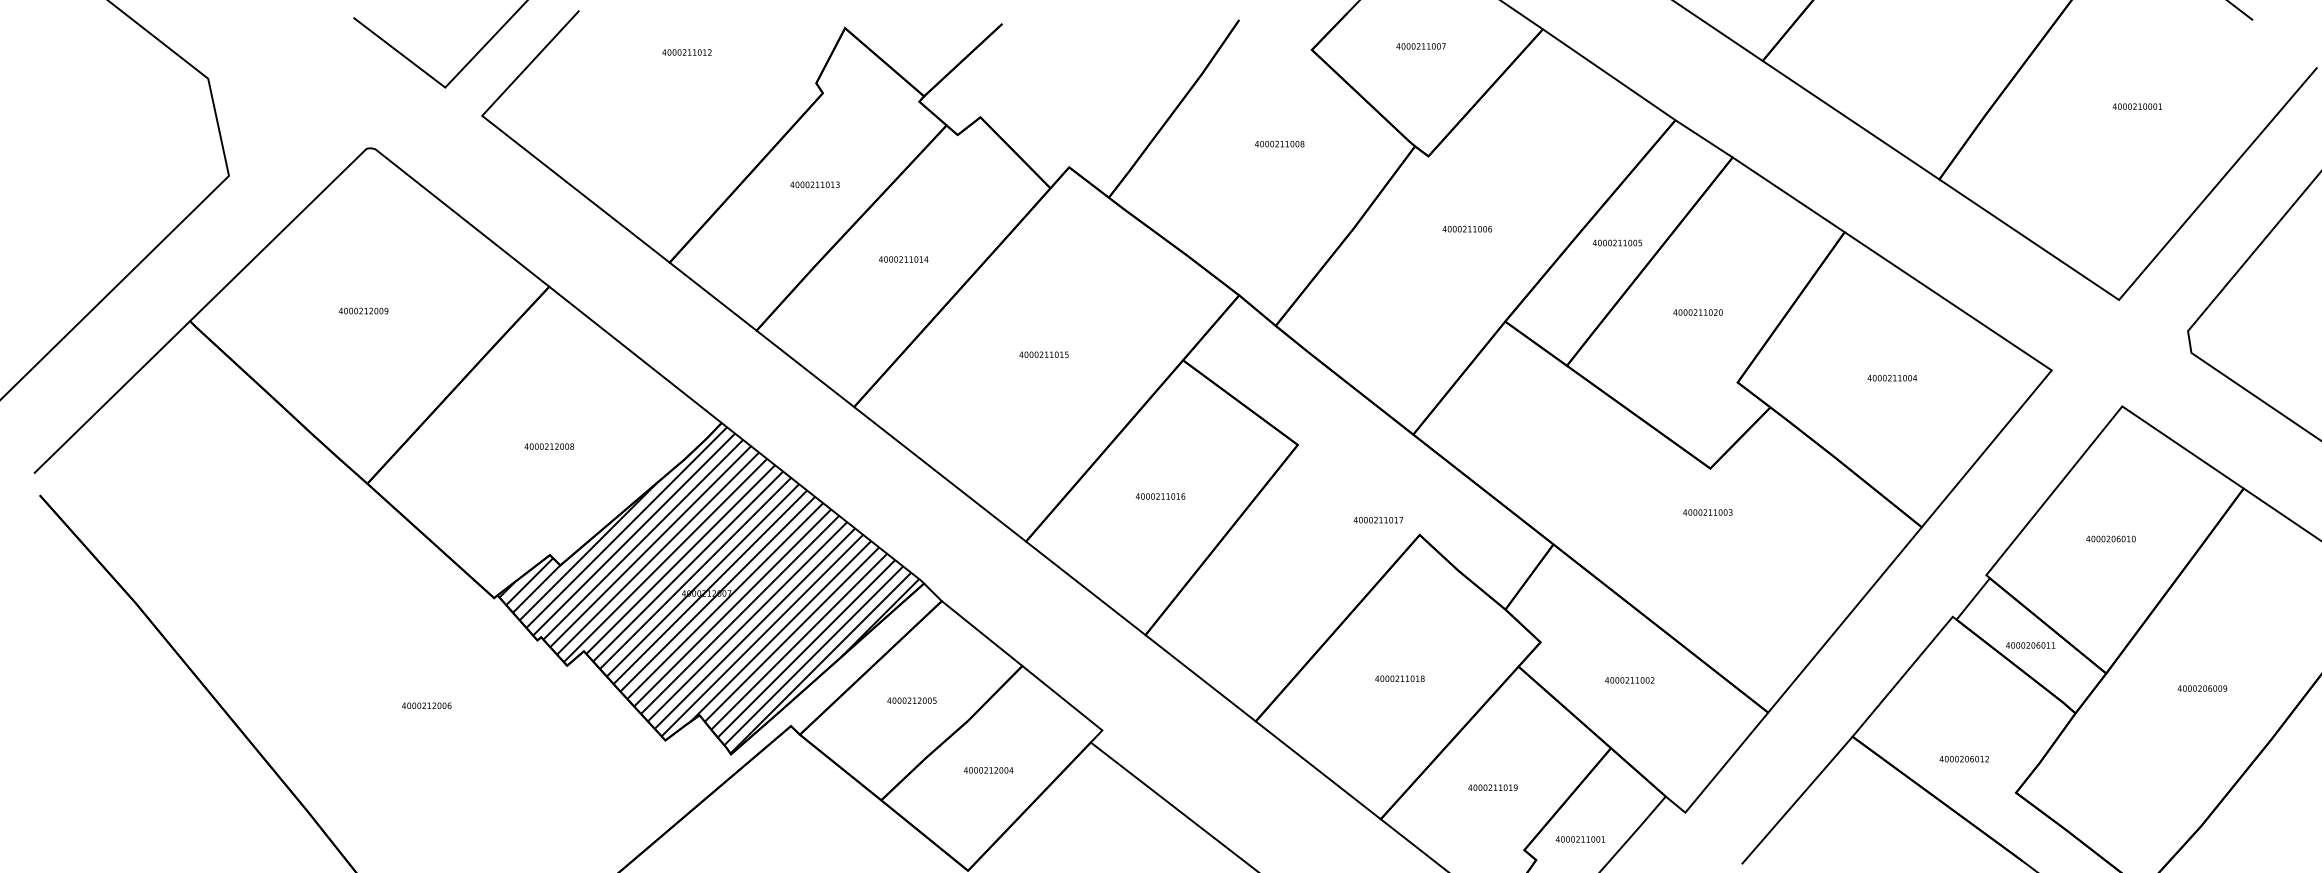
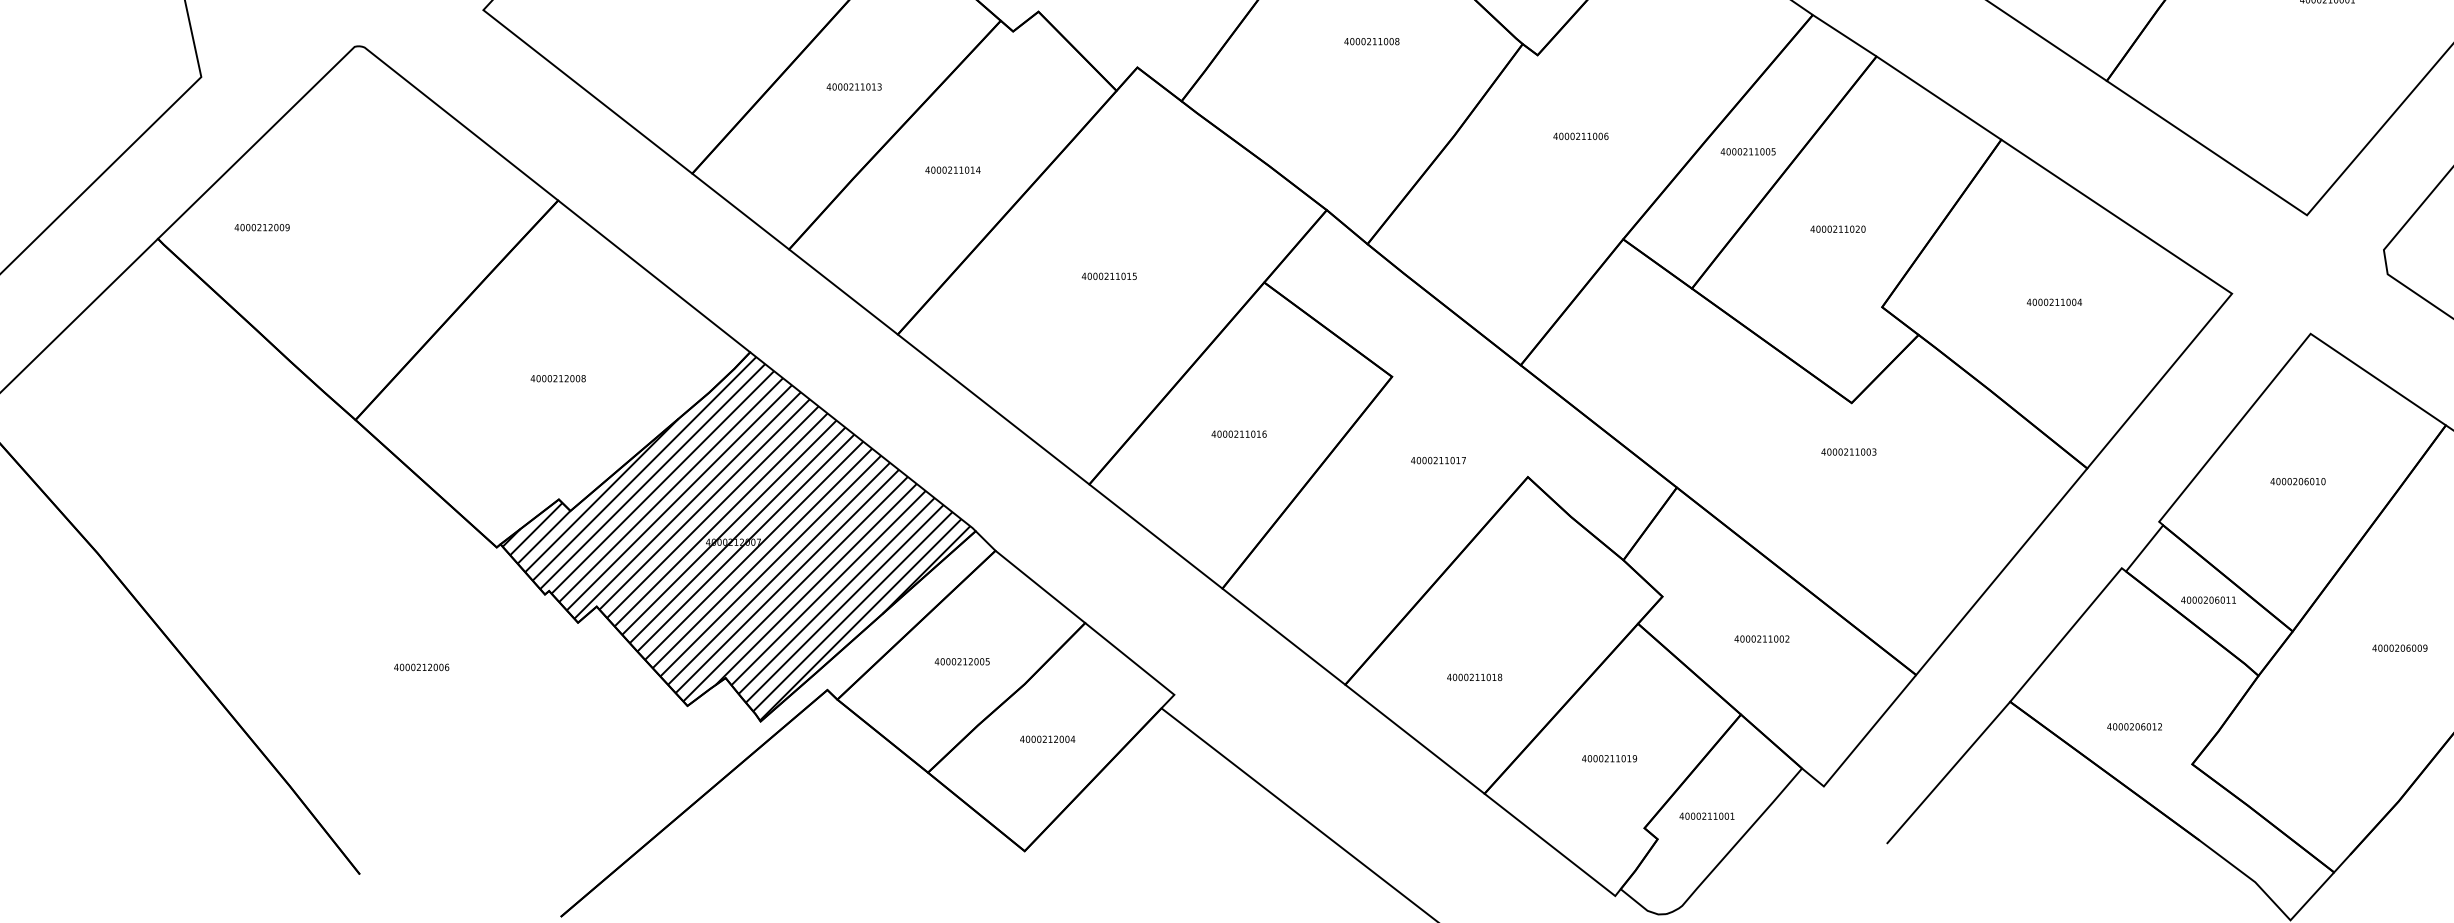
text: (363, 310) -> (262, 226), moved
text: (1377, 519) -> (1437, 459), moved
text: (1399, 678) -> (1474, 677), moved

